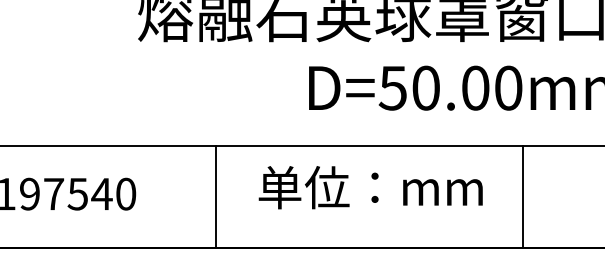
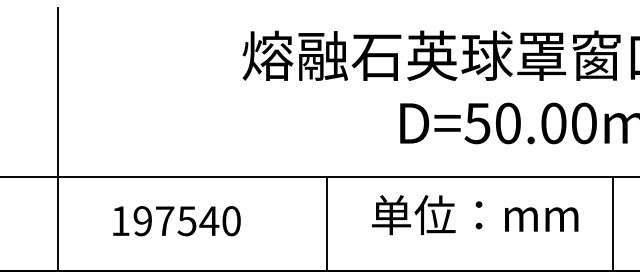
text: (371, 188) -> (475, 215), moved
line: (216, 196) -> (326, 223), moved
line: (523, 196) -> (612, 223), moved

